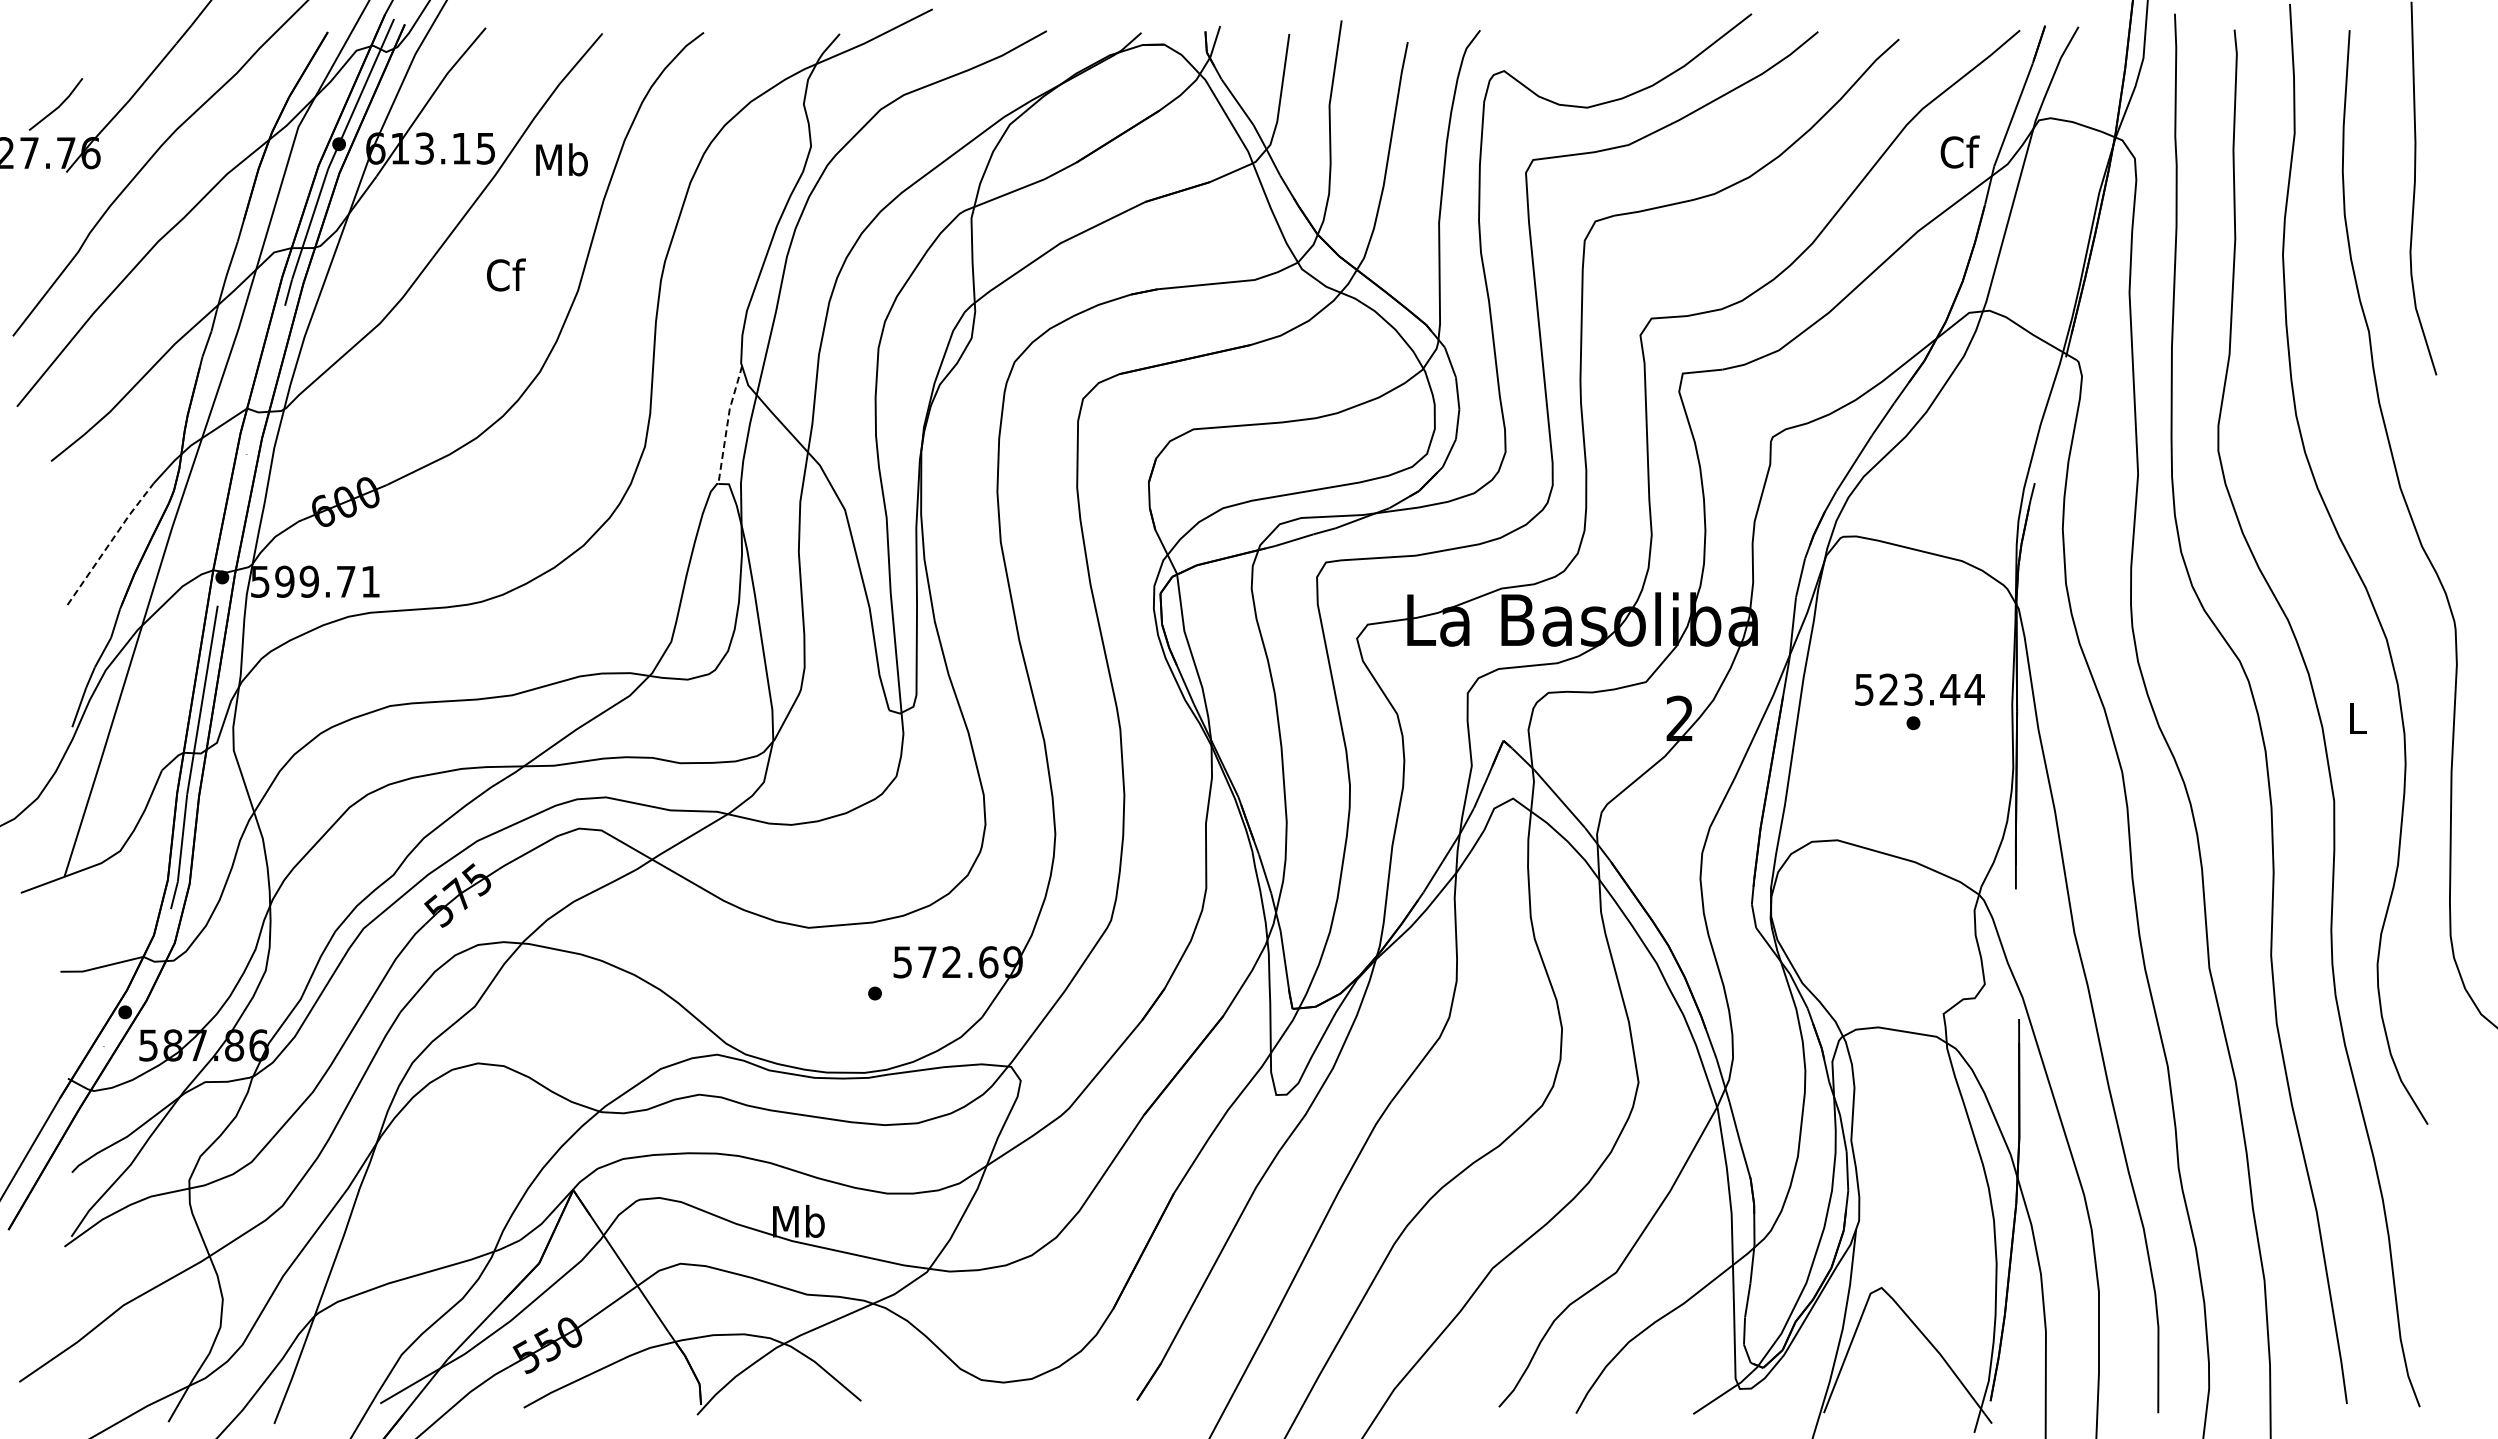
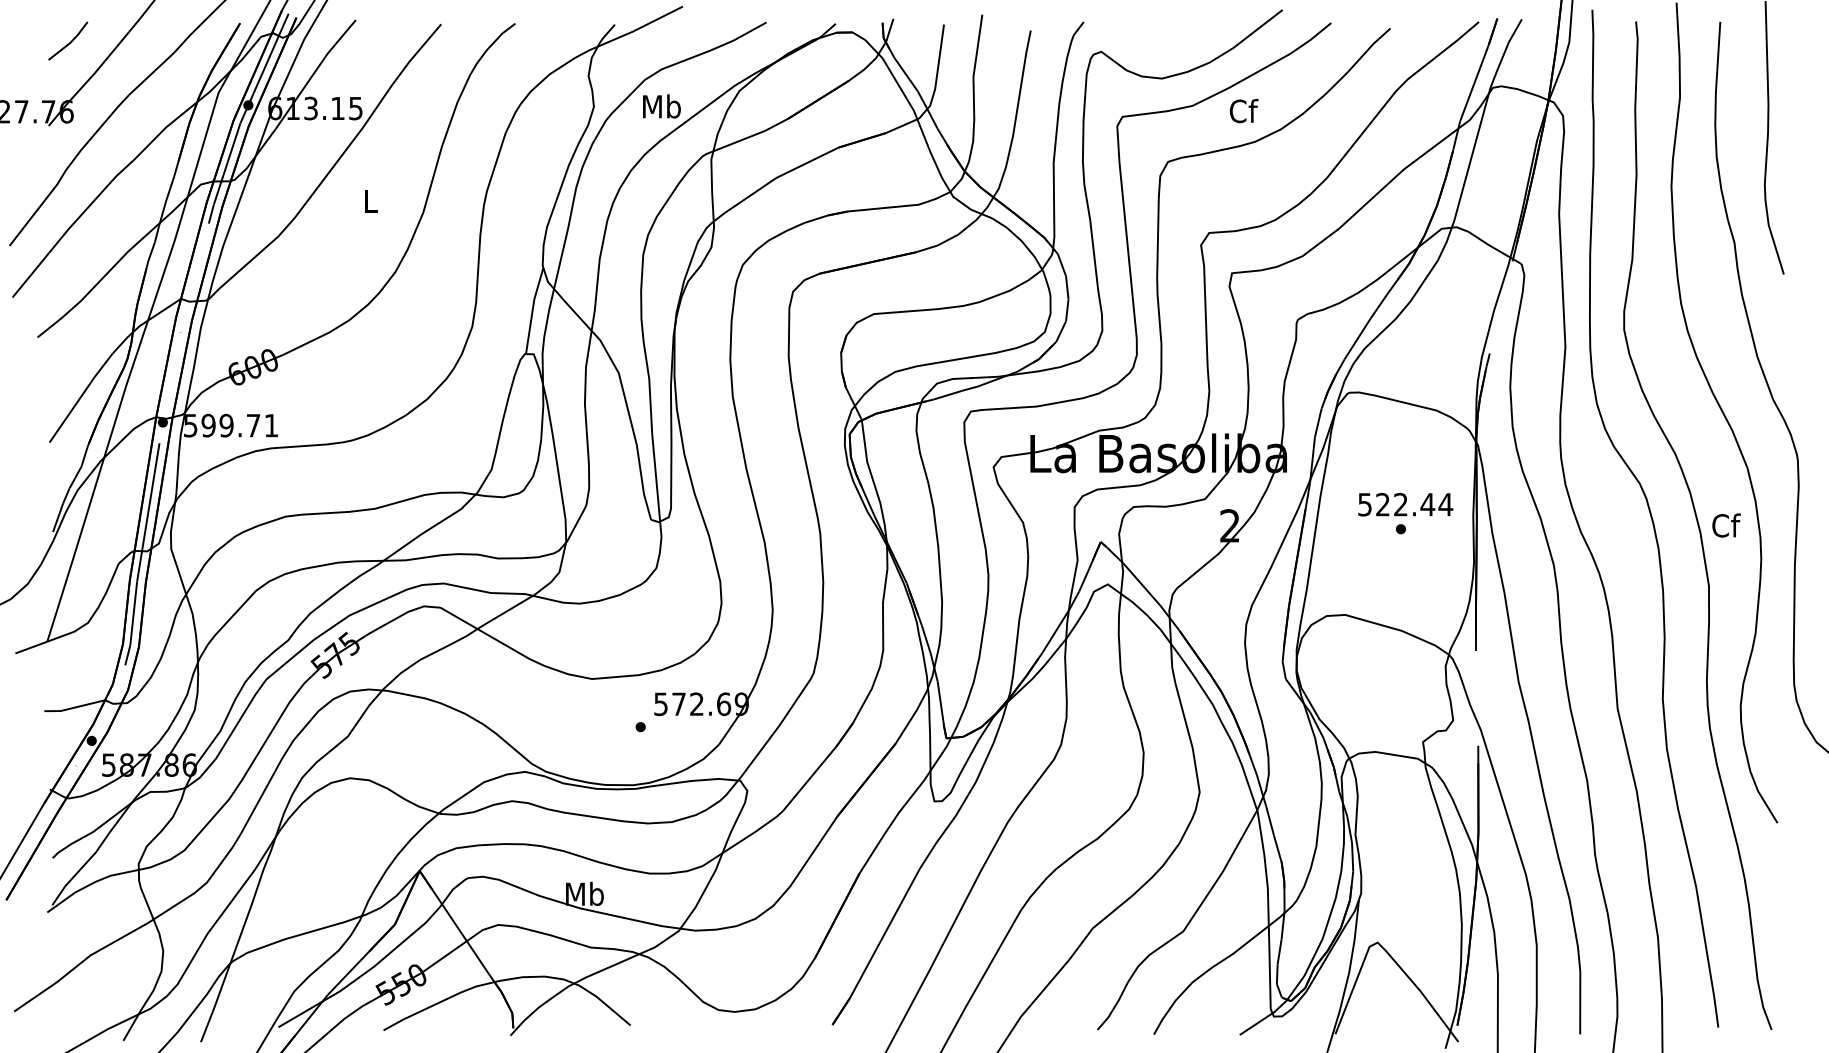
line: (57, 106) -> (69, 42), moved
text: (1959, 151) -> (1243, 110), moved
text: (561, 159) -> (661, 106), moved
text: (506, 274) -> (370, 200), Cf -> L
line: (727, 423) -> (532, 309), dashed -> solid
line: (110, 542) -> (81, 396), dashed -> solid
text: (1913, 689) -> (1400, 504), 523.44 -> 522.44
text: (2357, 717) -> (1726, 525), L -> Cf

